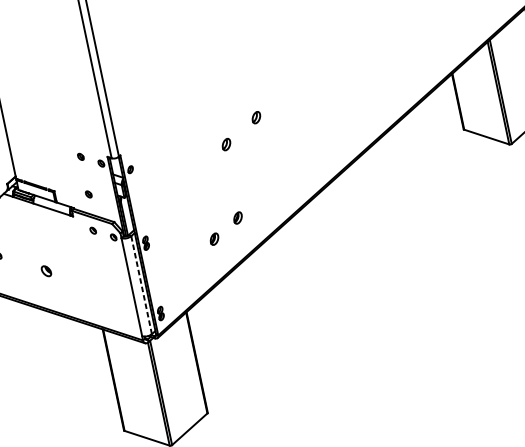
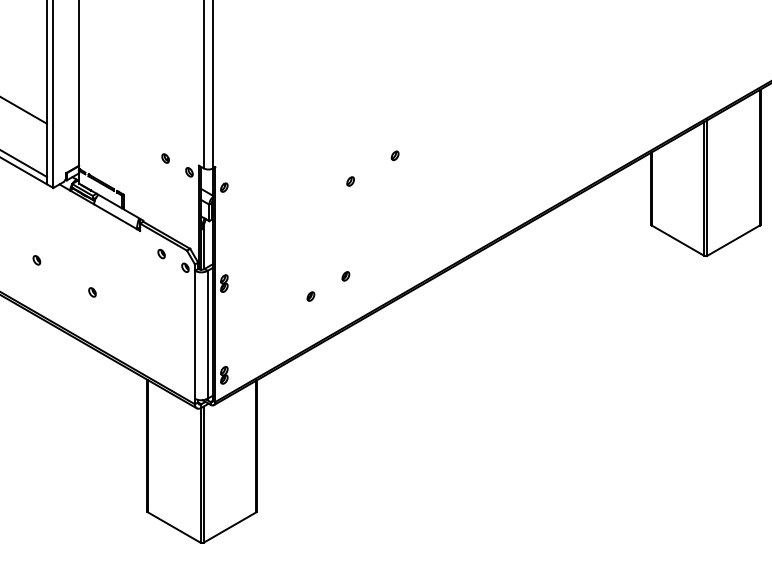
part: (255, 117) -> (394, 155), size x0.62
part: (226, 144) -> (350, 181), size x0.62
part: (88, 194) -> (165, 207), removed
part: (237, 218) -> (345, 276), size x0.62
part: (214, 239) -> (310, 296), size x0.62
part: (46, 271) -> (92, 292), size x0.62
line: (141, 284) -> (207, 334), dashed -> solid

